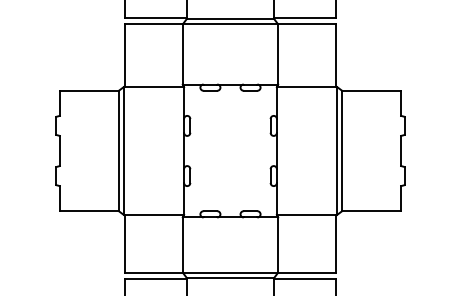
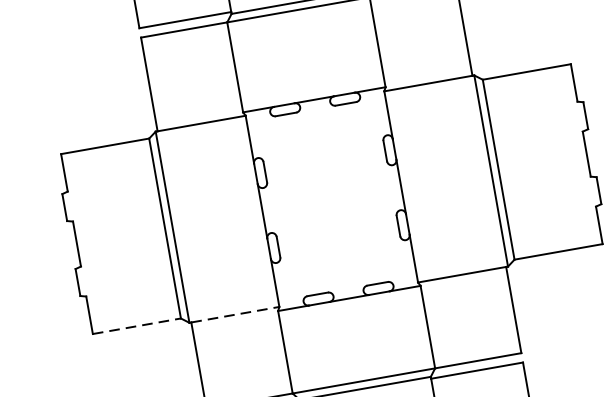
line: (89, 211) -> (137, 326), solid -> dashed
line: (155, 214) -> (236, 313), solid -> dashed

